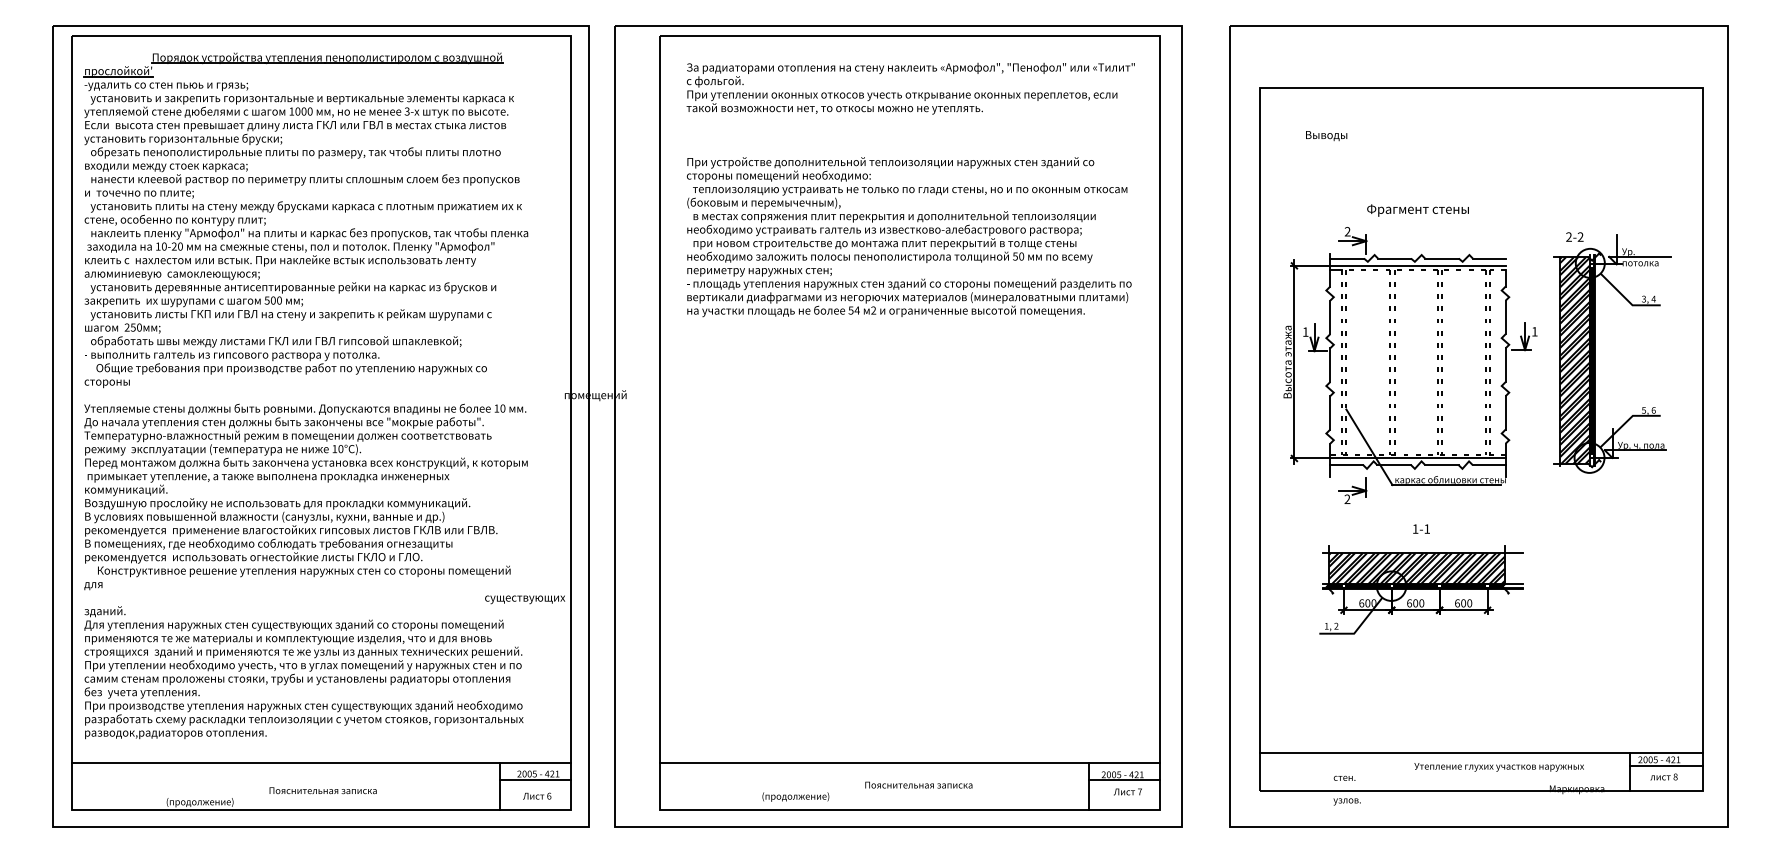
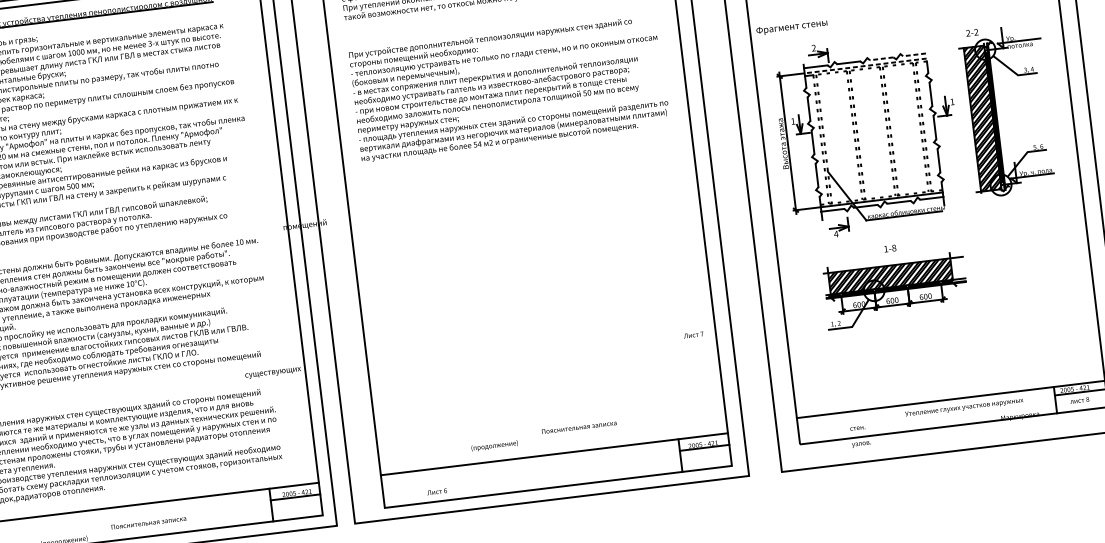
text: (1417, 210) -> (791, 27), moved
line: (1441, 258) -> (881, 58), solid -> dashed
line: (1488, 258) -> (914, 54), solid -> dashed
line: (1417, 265) -> (865, 65), solid -> dashed
text: (1347, 498) -> (836, 233), 2 -> 4
text: (1427, 528) -> (894, 247), 1-1 -> 1-8
text: (867, 791) -> (544, 436), moved
text: (1127, 791) -> (693, 334), moved
text: (537, 795) -> (437, 491), moved

